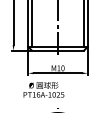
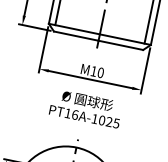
text: (43, 89) -> (85, 107), moved

